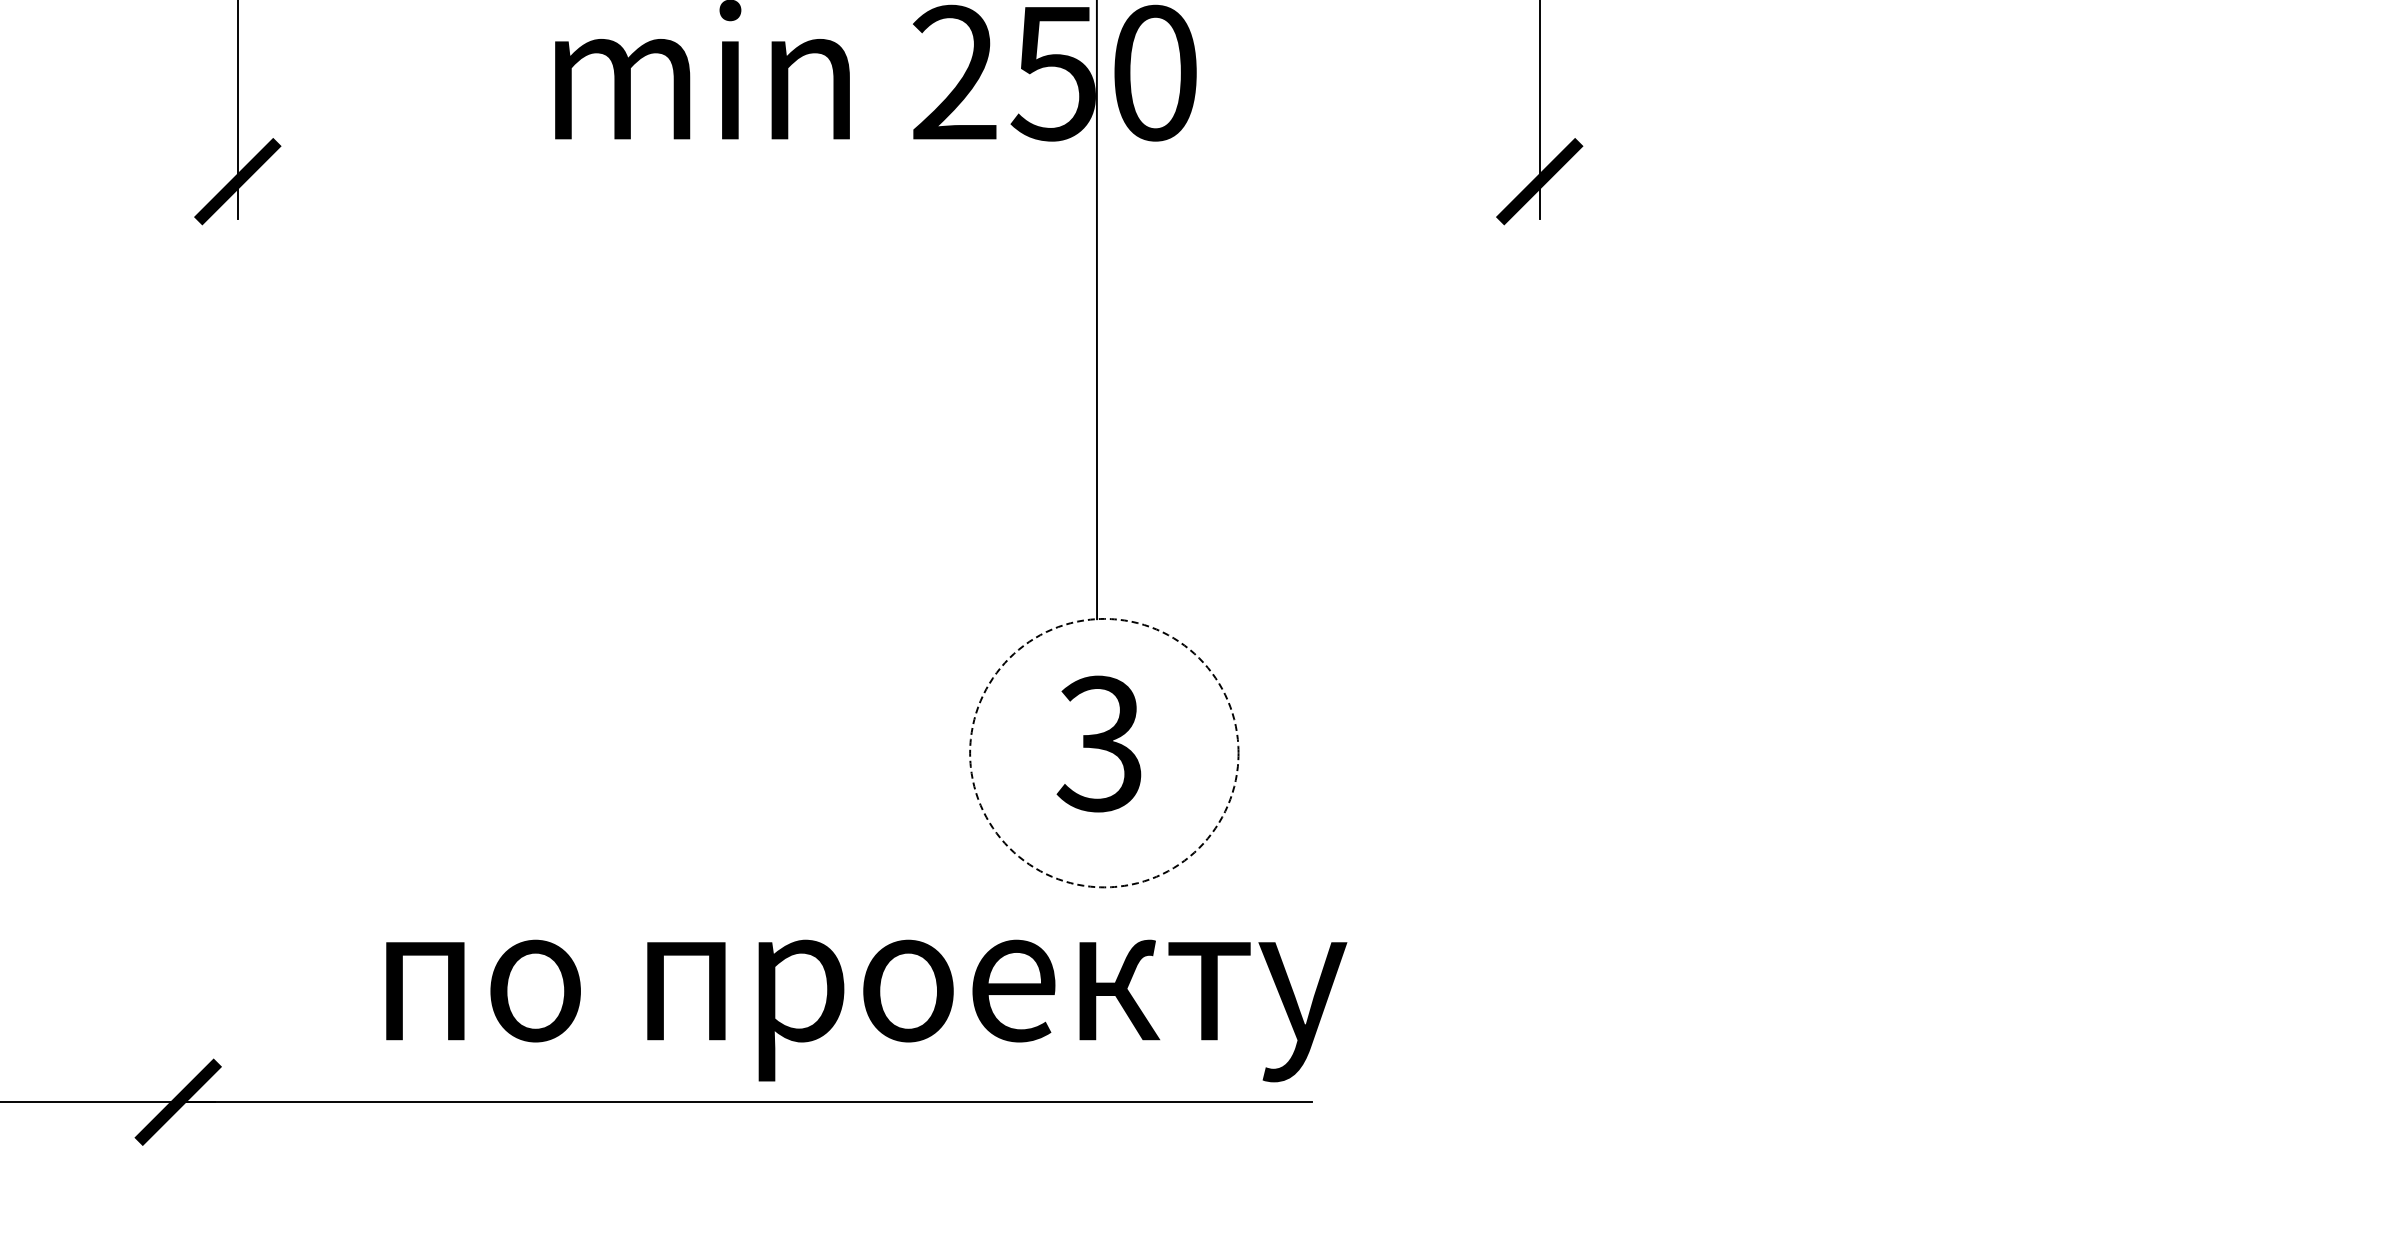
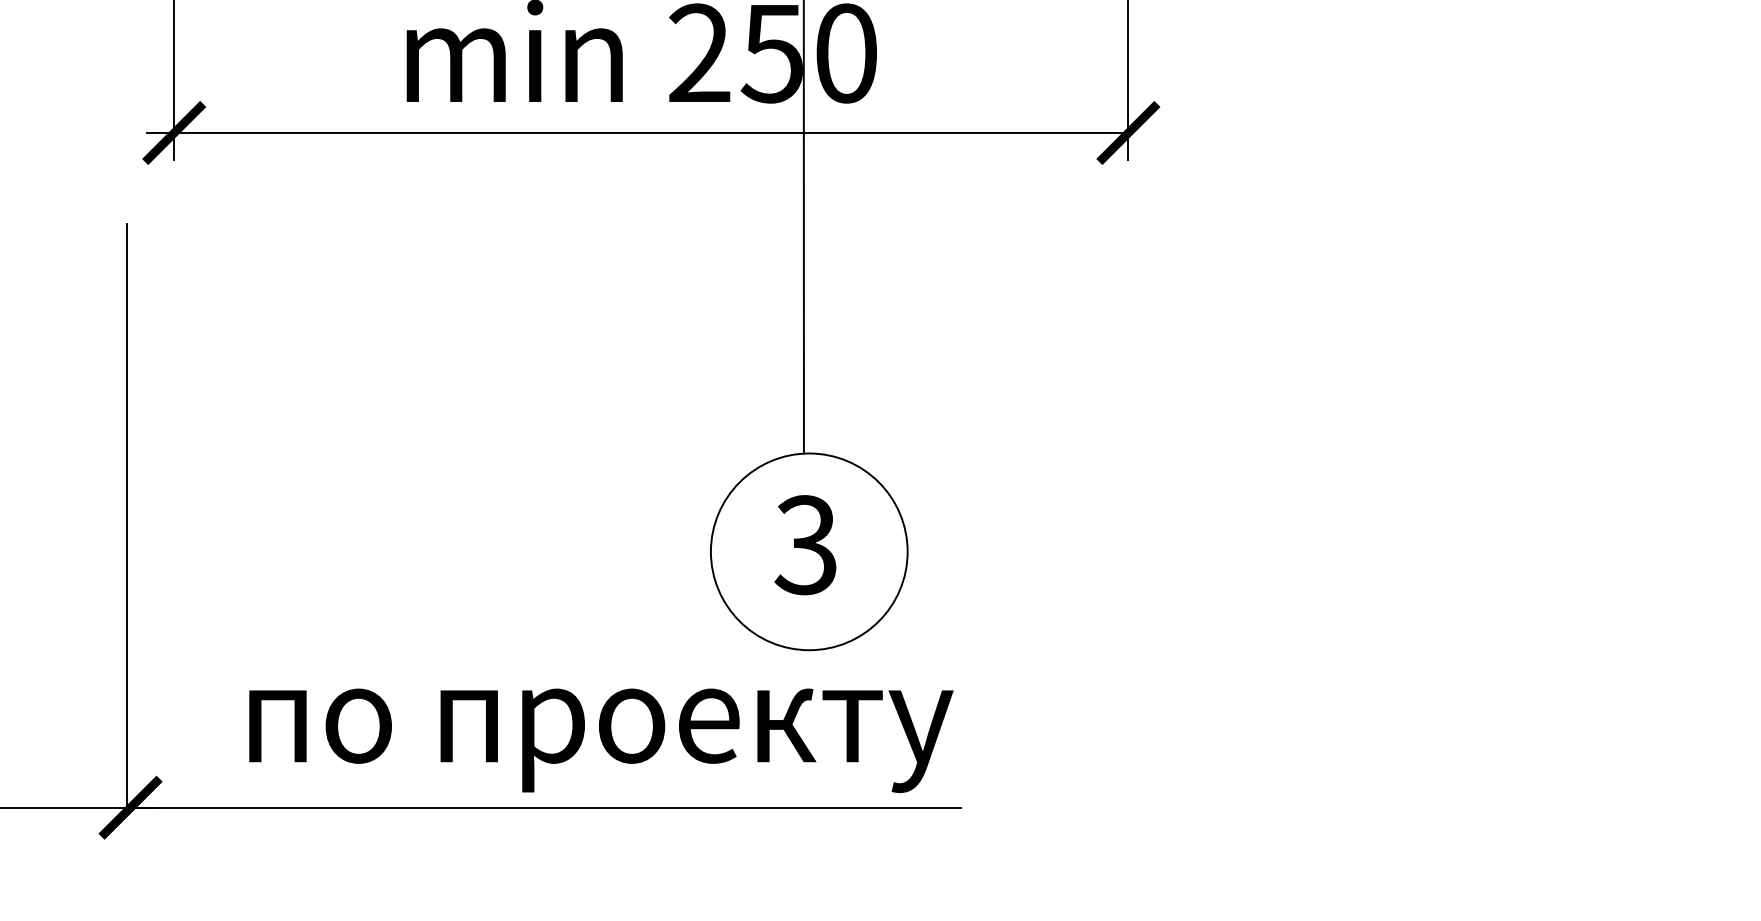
line: (871, 181) -> (638, 132), added
line: (174, 706) -> (127, 517), added
circle: (1104, 752) -> (809, 551), dashed -> solid
text: (866, 1010) -> (601, 740), moved

